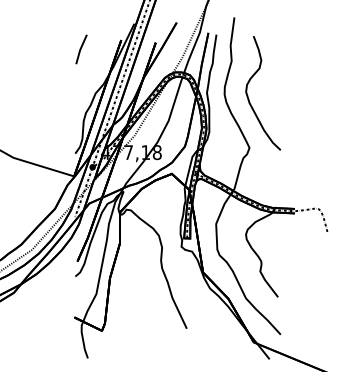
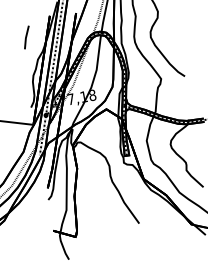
line: (81, 49) -> (26, 37), moved

